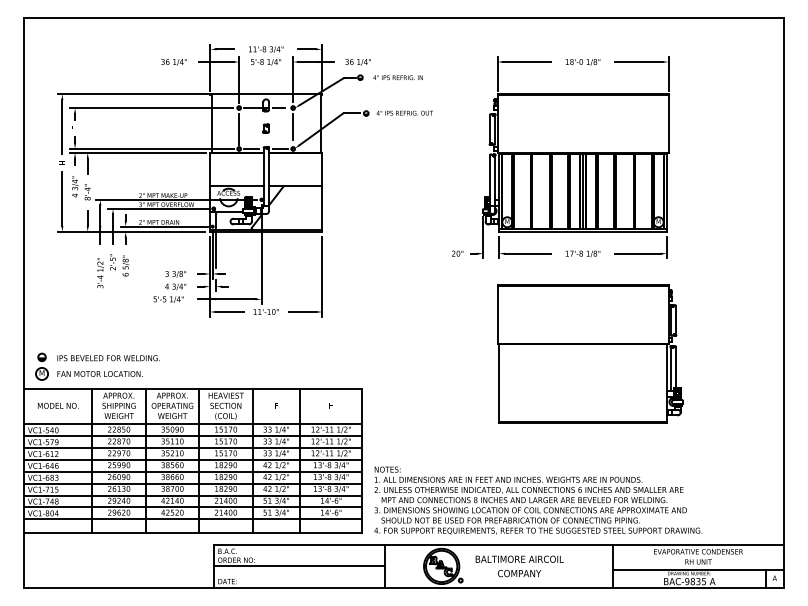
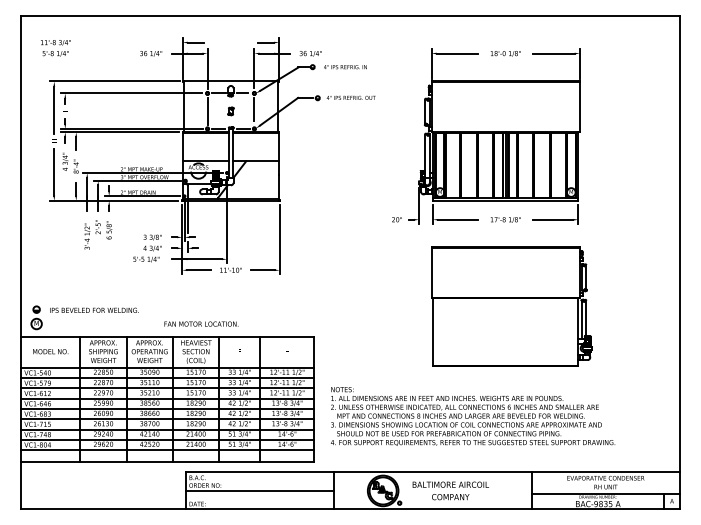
text: (266, 55) -> (56, 47), moved
text: (99, 373) -> (200, 323), moved
text: (538, 500) -> (473, 416), moved

